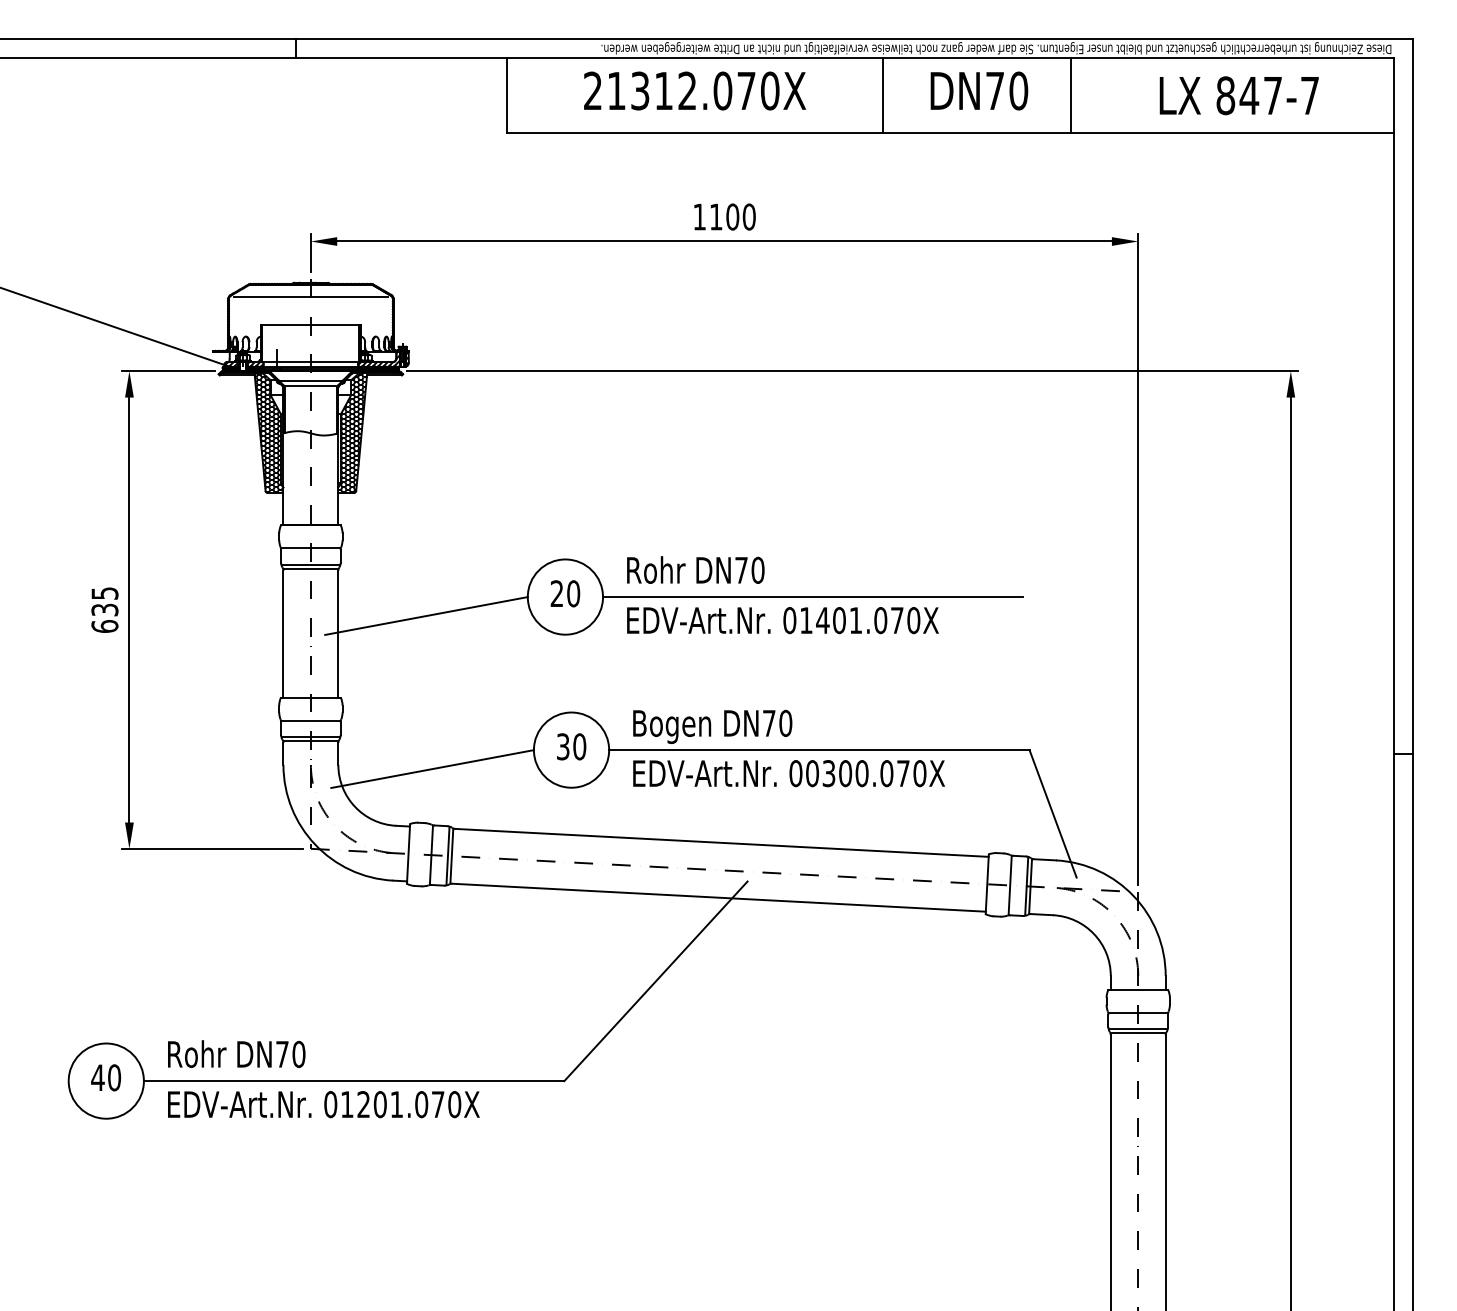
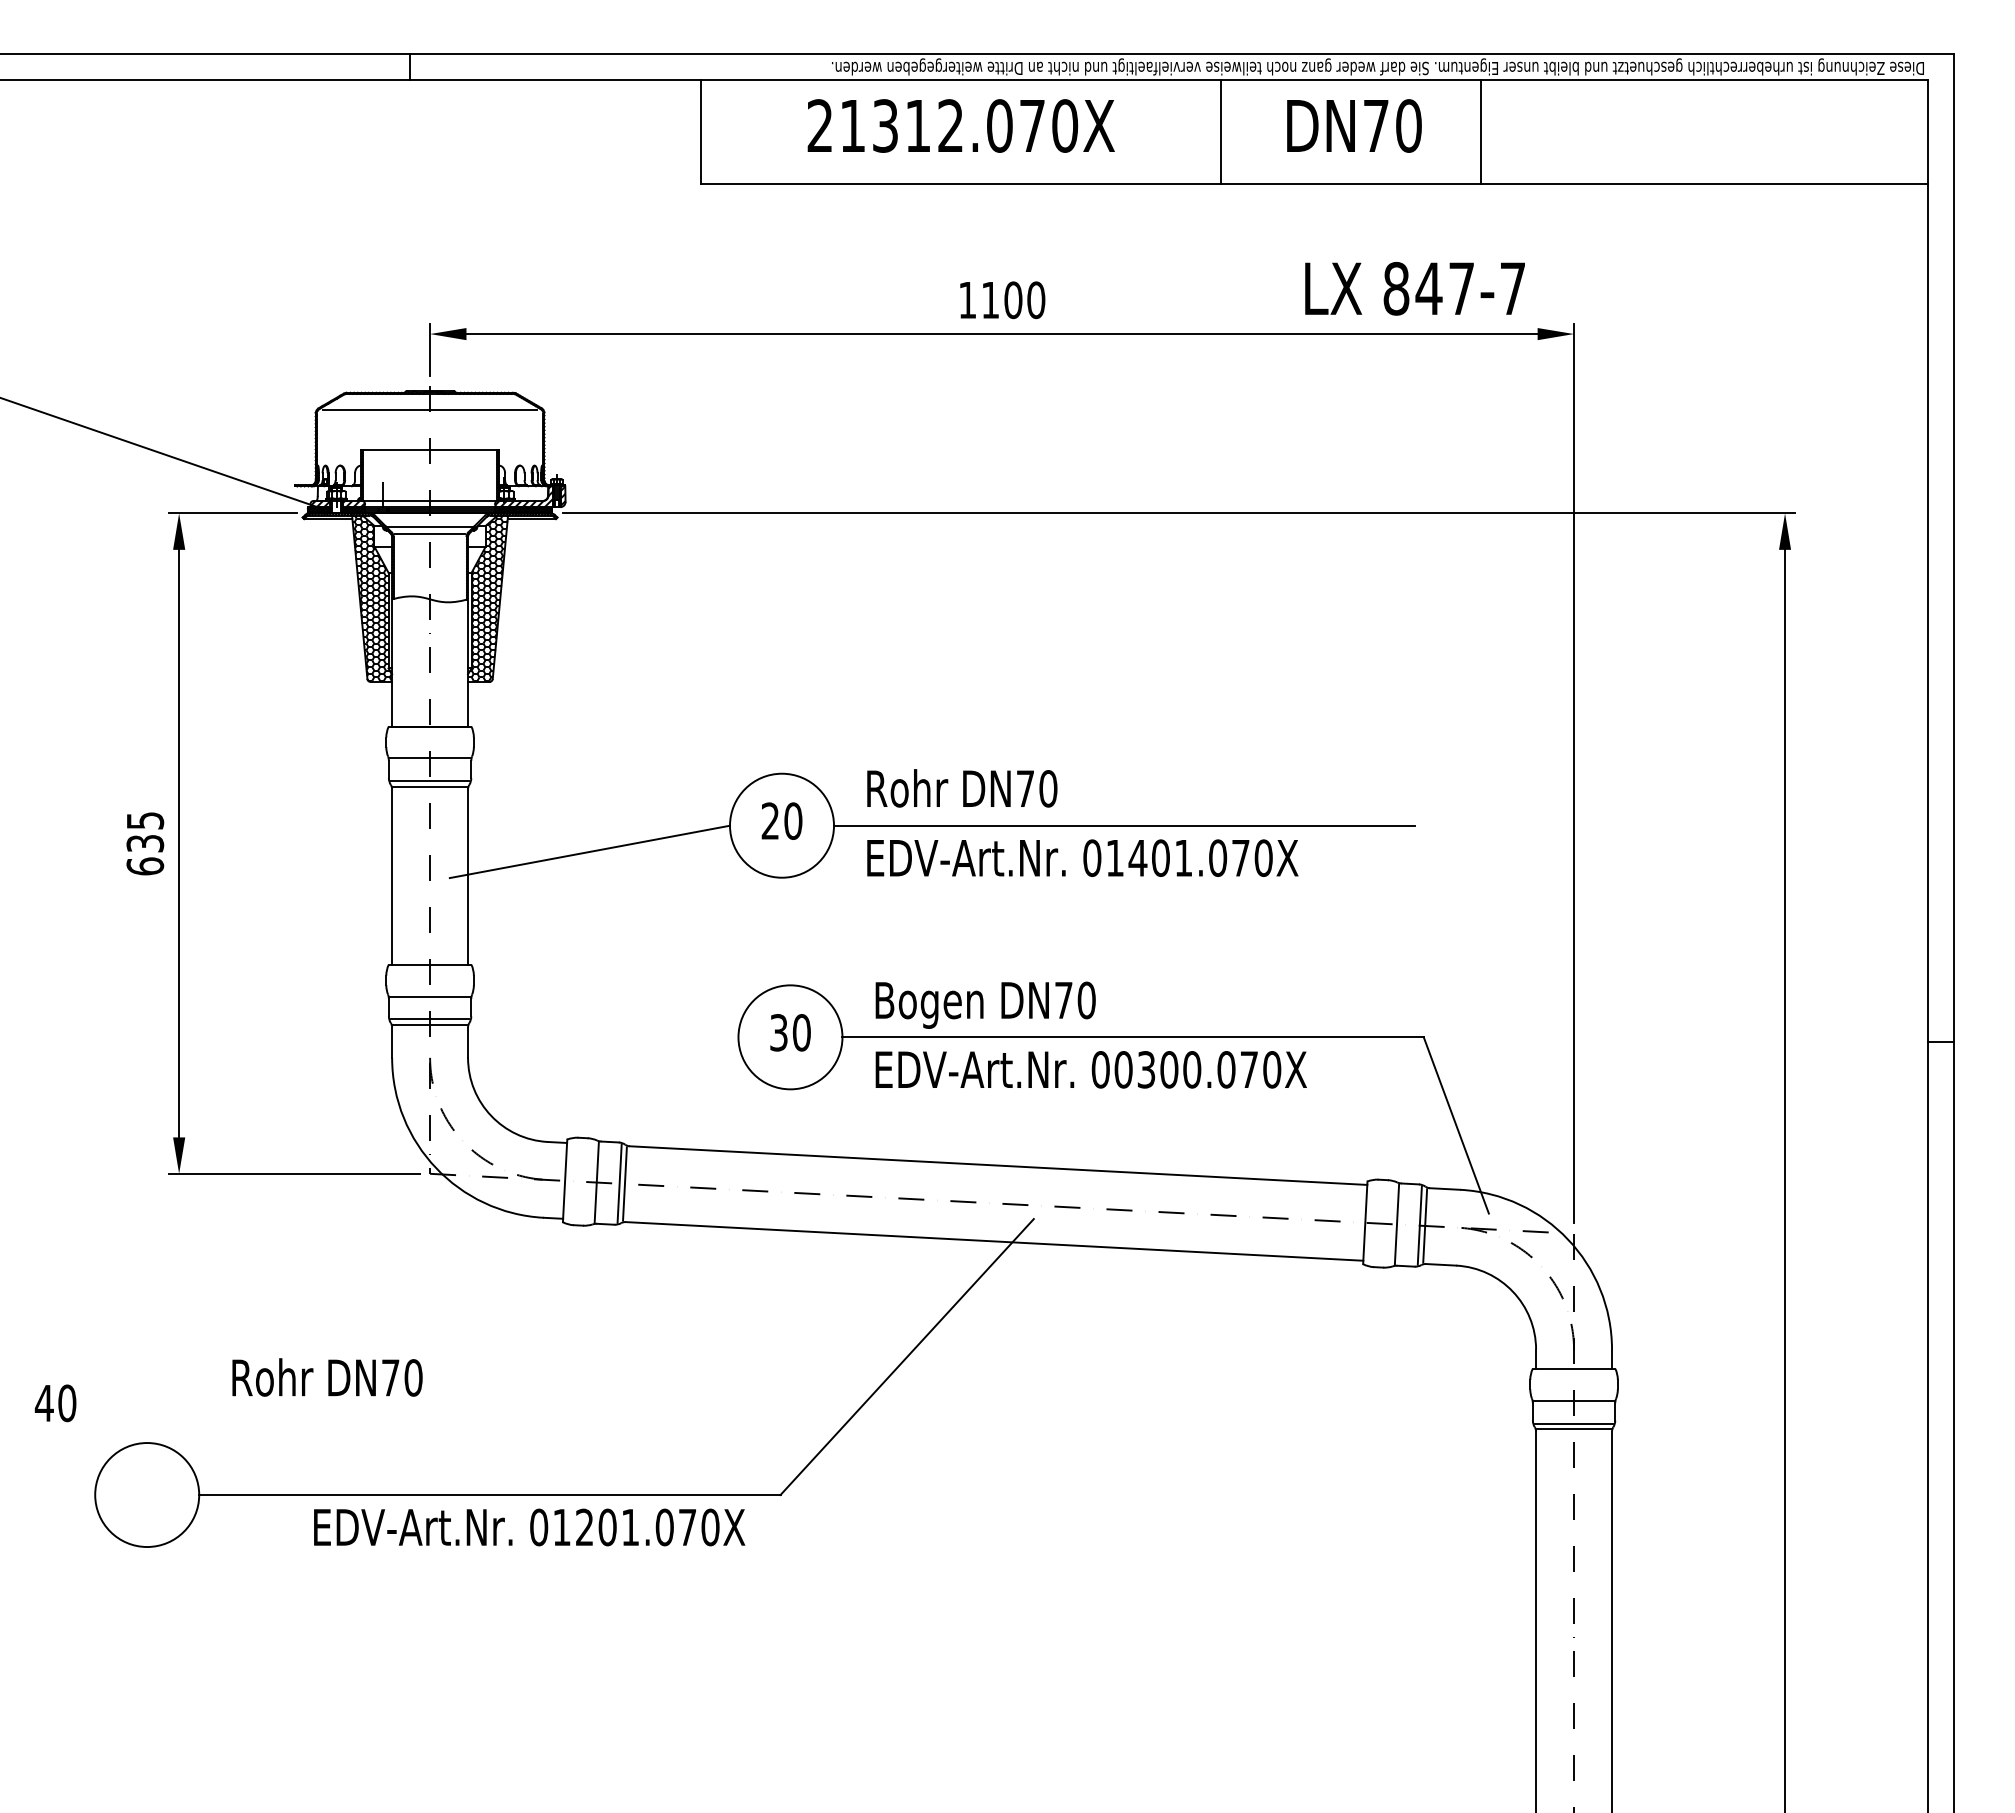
text: (1238, 95) -> (1414, 288), moved
line: (432, 768) -> (598, 1062), removed
text: (236, 1053) -> (327, 1376), moved
text: (106, 1077) -> (56, 1402), moved
text: (323, 1104) -> (529, 1527), moved

